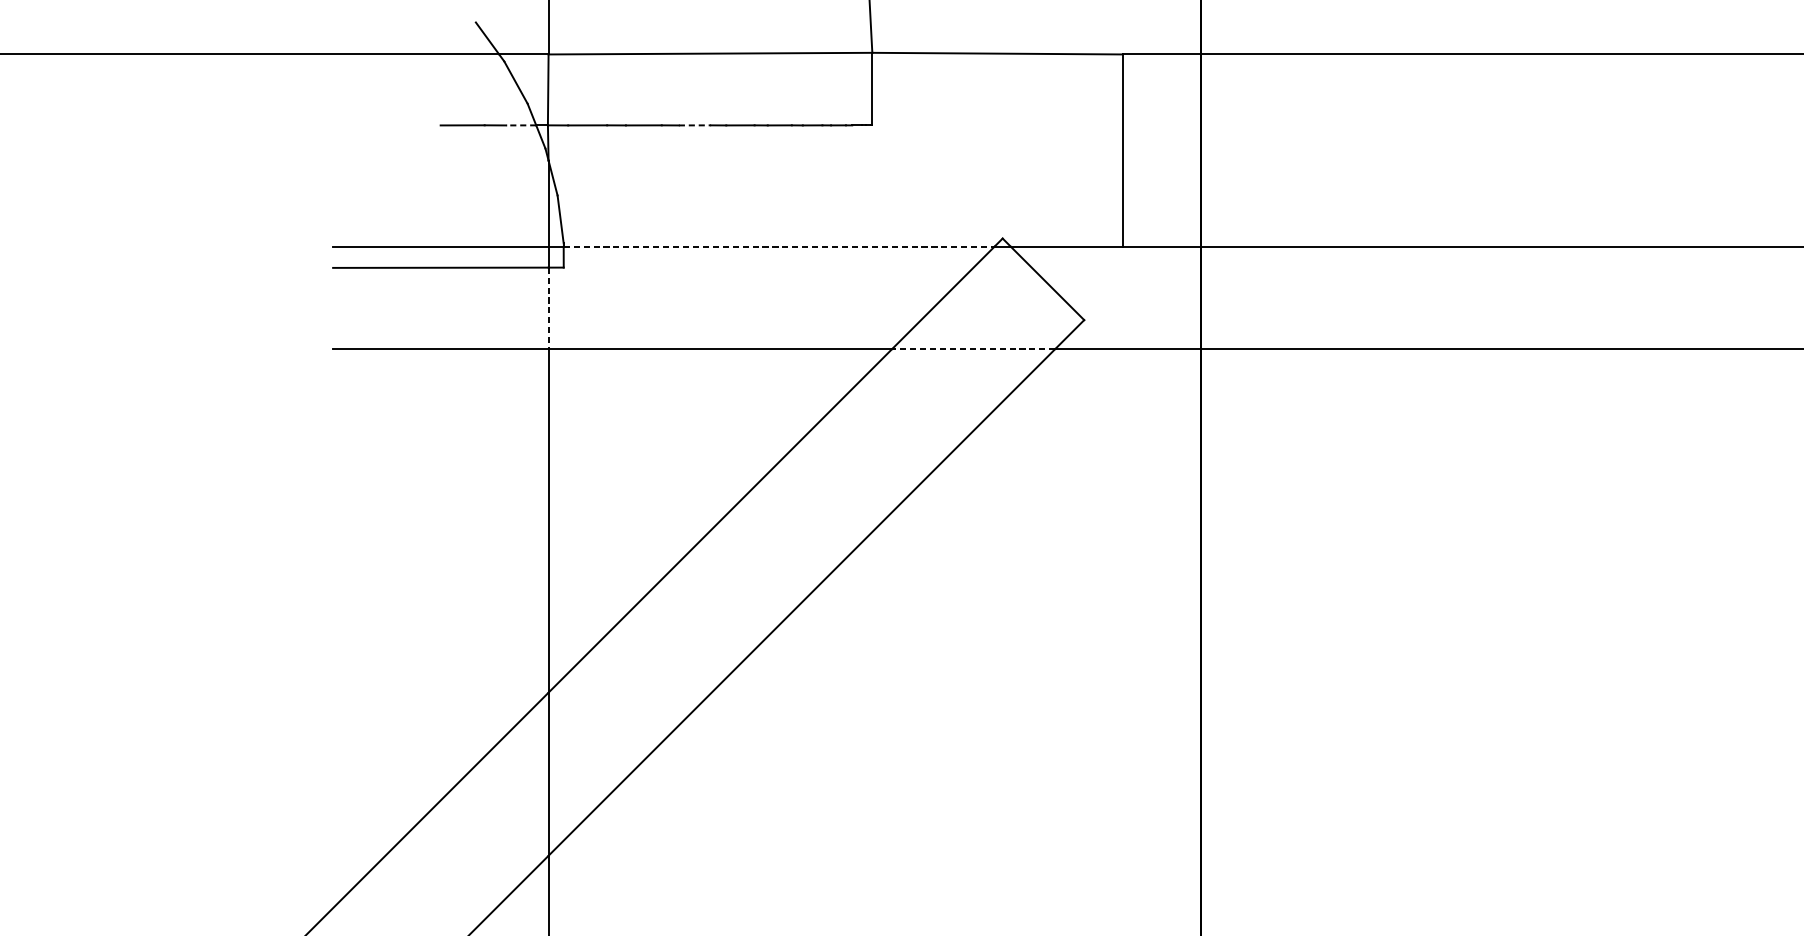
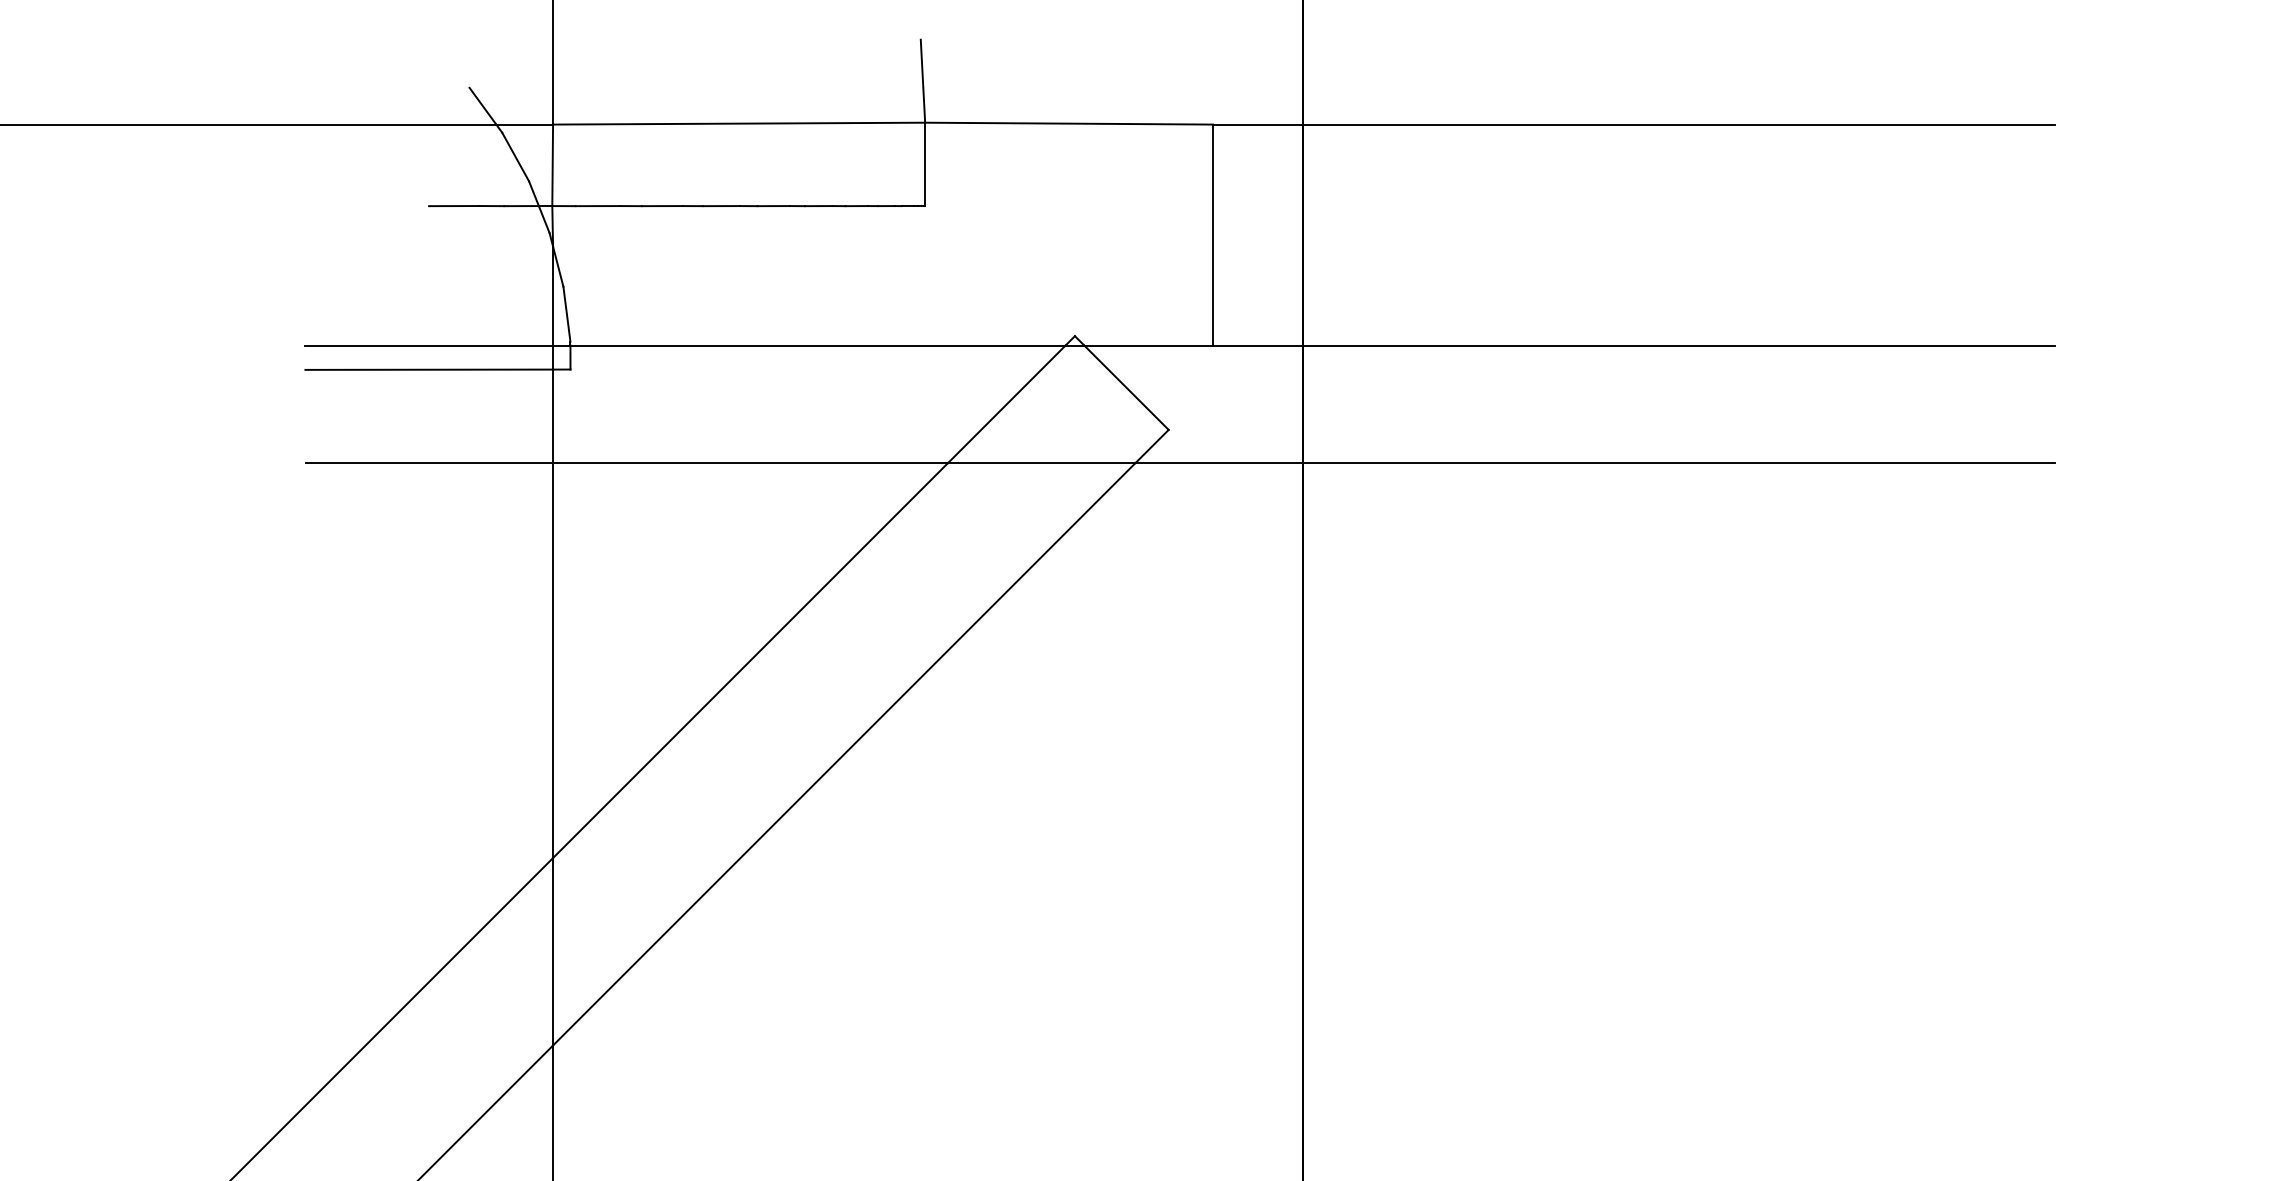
line: (521, 125) -> (521, 206), dashed -> solid
line: (695, 125) -> (721, 206), dashed -> solid
line: (779, 246) -> (818, 345), dashed -> solid
line: (548, 308) -> (553, 416), dashed -> solid
line: (973, 349) -> (1041, 463), dashed -> solid

